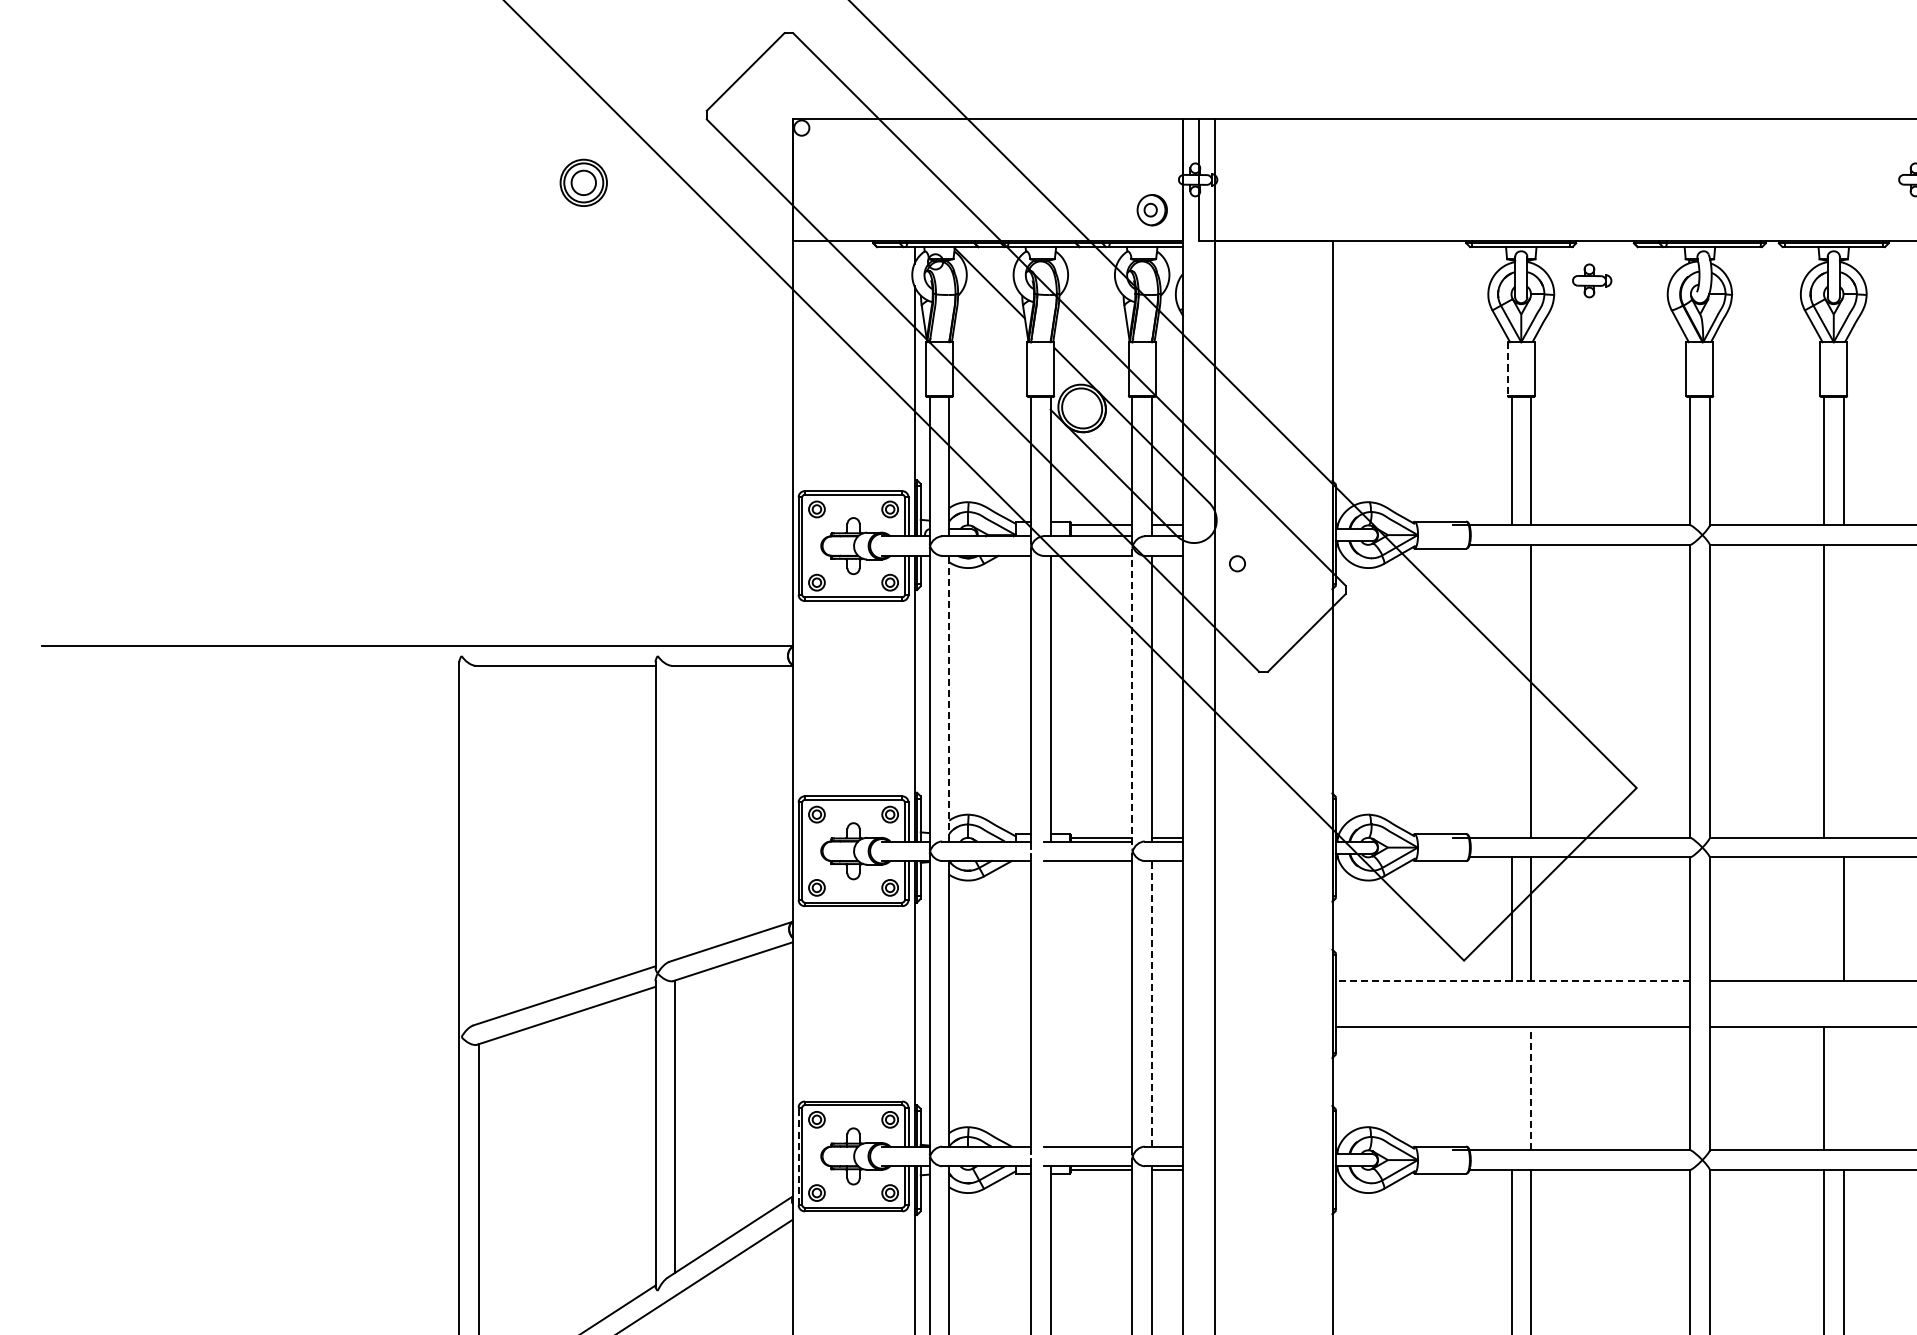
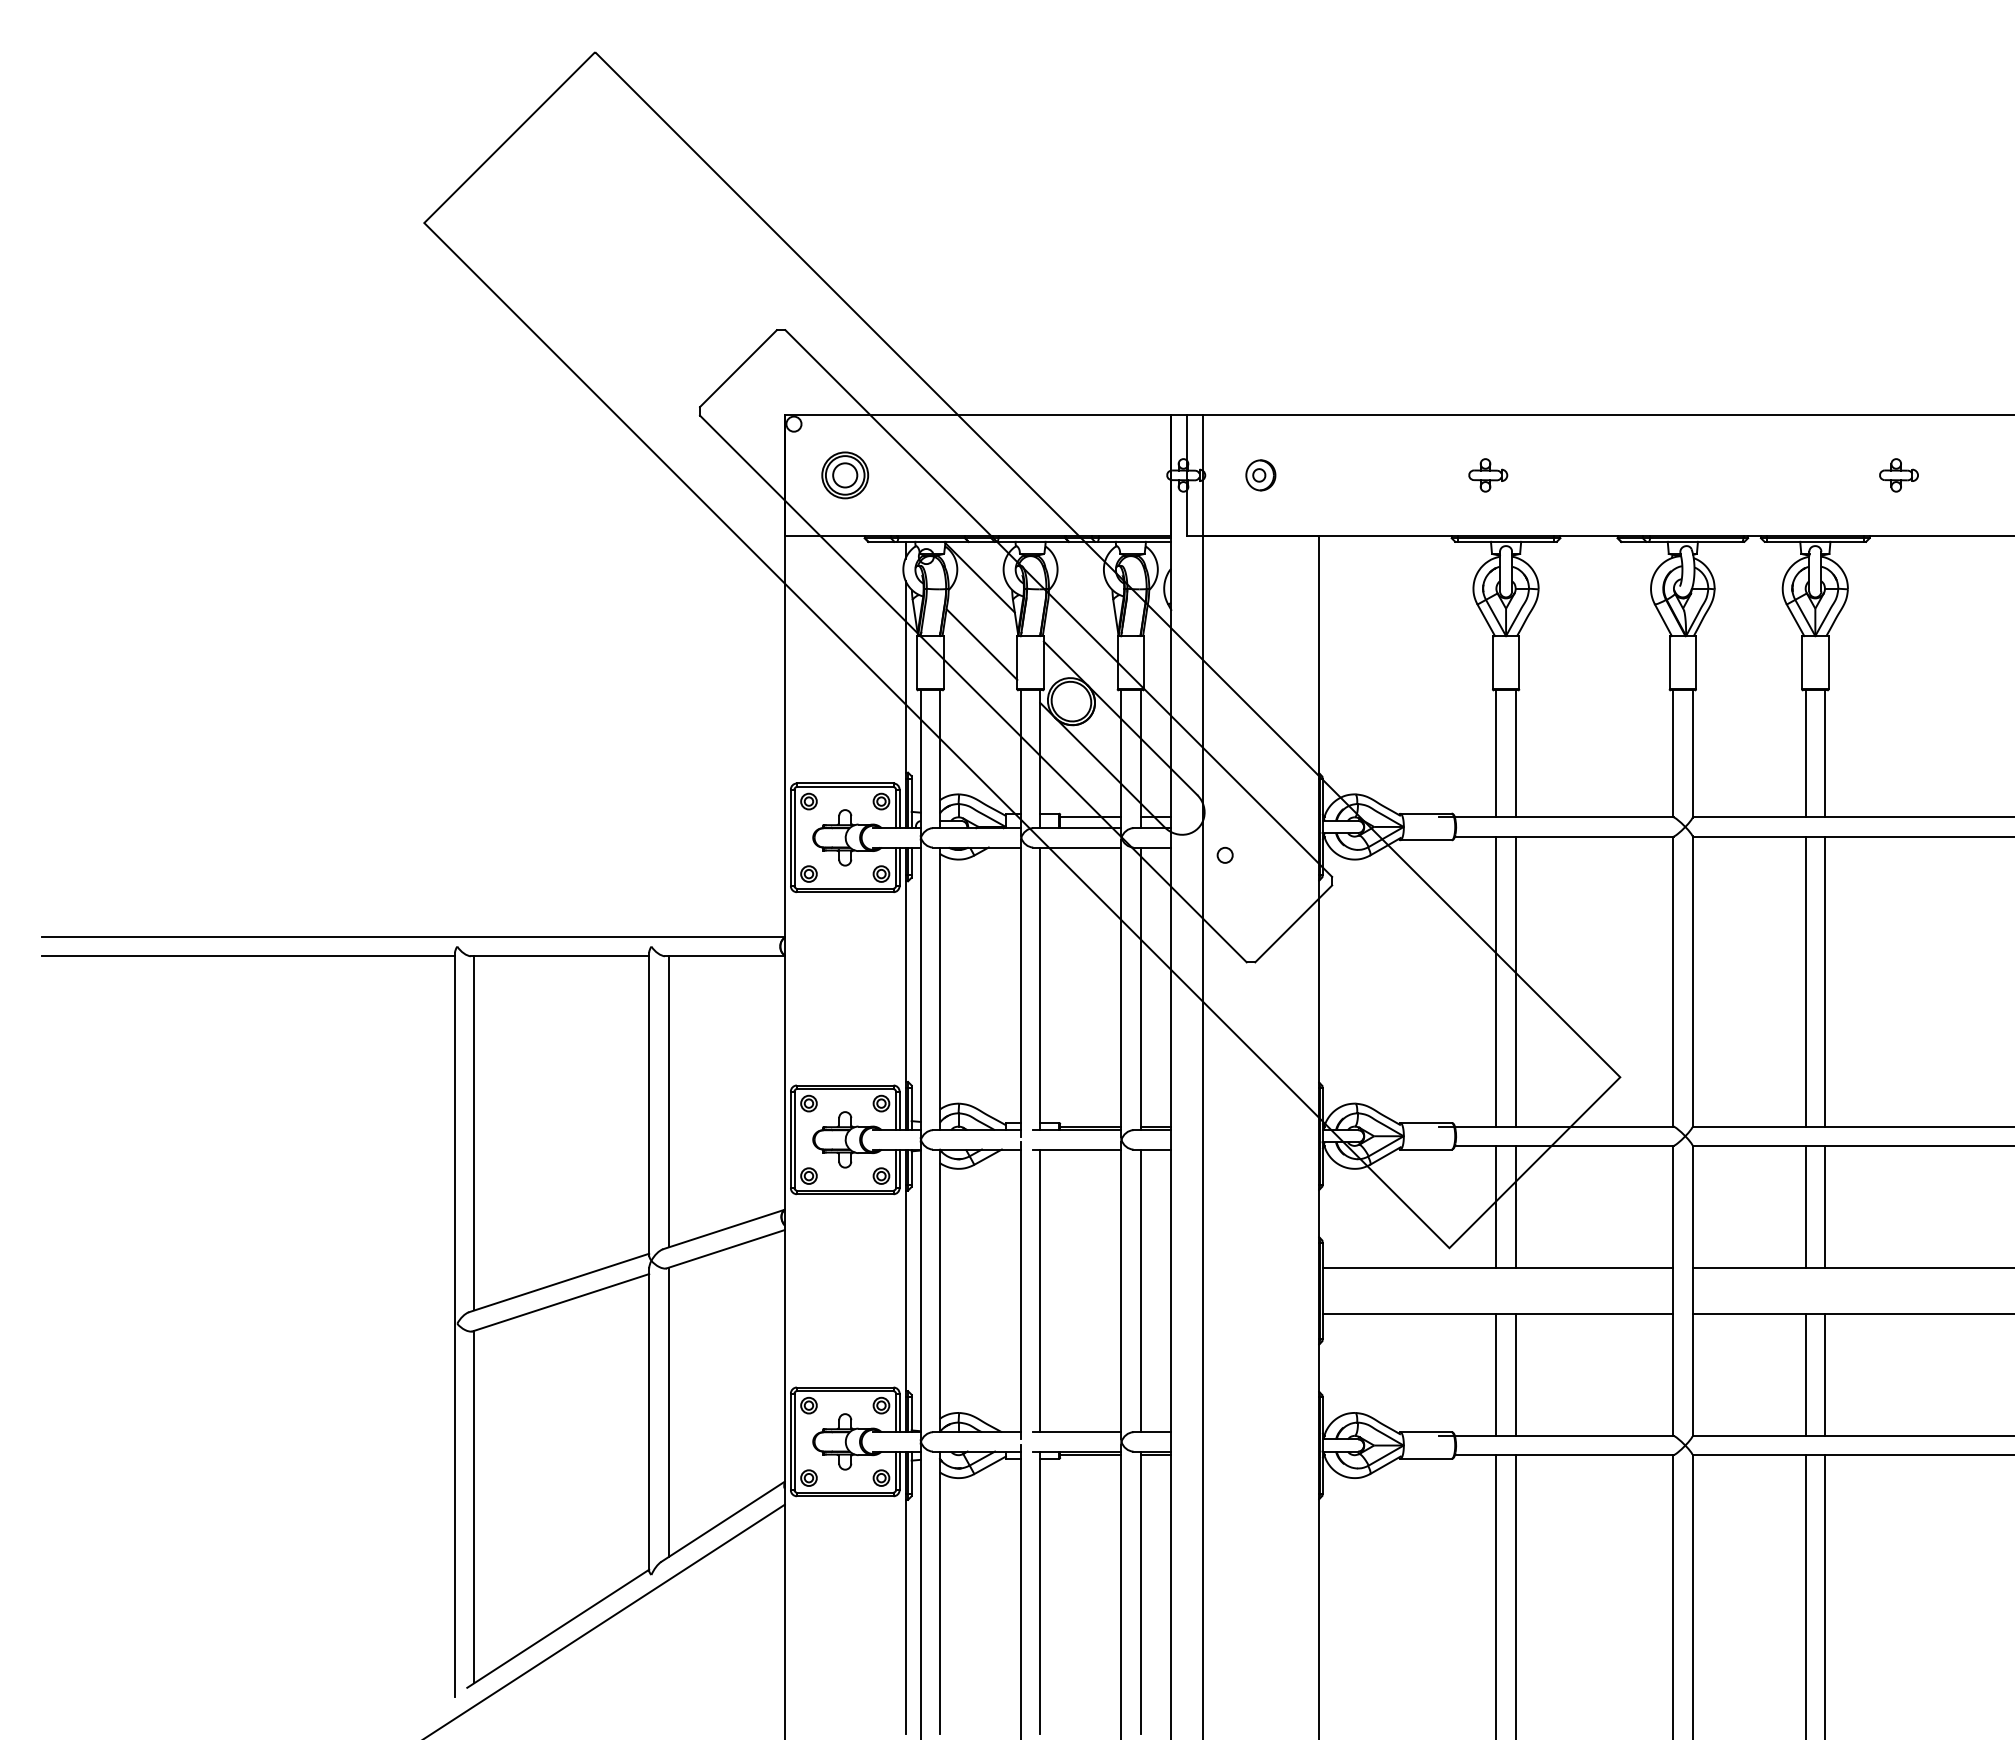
part: (584, 183) -> (845, 475), moved
part: (1151, 210) -> (1260, 475), moved
part: (1592, 281) -> (1488, 475), moved
line: (991, 350) -> (981, 644), added
line: (1507, 368) -> (1492, 662), dashed -> solid
line: (250, 665) -> (248, 956), added
line: (1511, 691) -> (1496, 981), added
line: (1844, 691) -> (1825, 981), added
line: (948, 698) -> (939, 988), dashed -> solid
line: (1132, 699) -> (1121, 989), dashed -> solid
line: (675, 812) -> (668, 1101), added
line: (478, 844) -> (474, 1133), added
line: (1823, 918) -> (1805, 1206), added
line: (1512, 980) -> (1497, 1267), dashed -> solid
line: (1050, 1003) -> (1040, 1290), added
line: (1151, 1003) -> (1140, 1290), dashed -> solid
line: (1511, 1088) -> (1496, 1374), added
line: (1530, 1088) -> (1515, 1374), dashed -> solid
line: (1844, 1088) -> (1825, 1374), added
line: (798, 1156) -> (790, 1441), dashed -> solid

